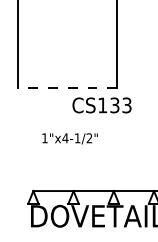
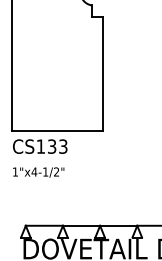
line: (67, 87) -> (57, 130), dashed -> solid
text: (102, 105) -> (40, 146), moved
text: (69, 138) -> (38, 172), moved

